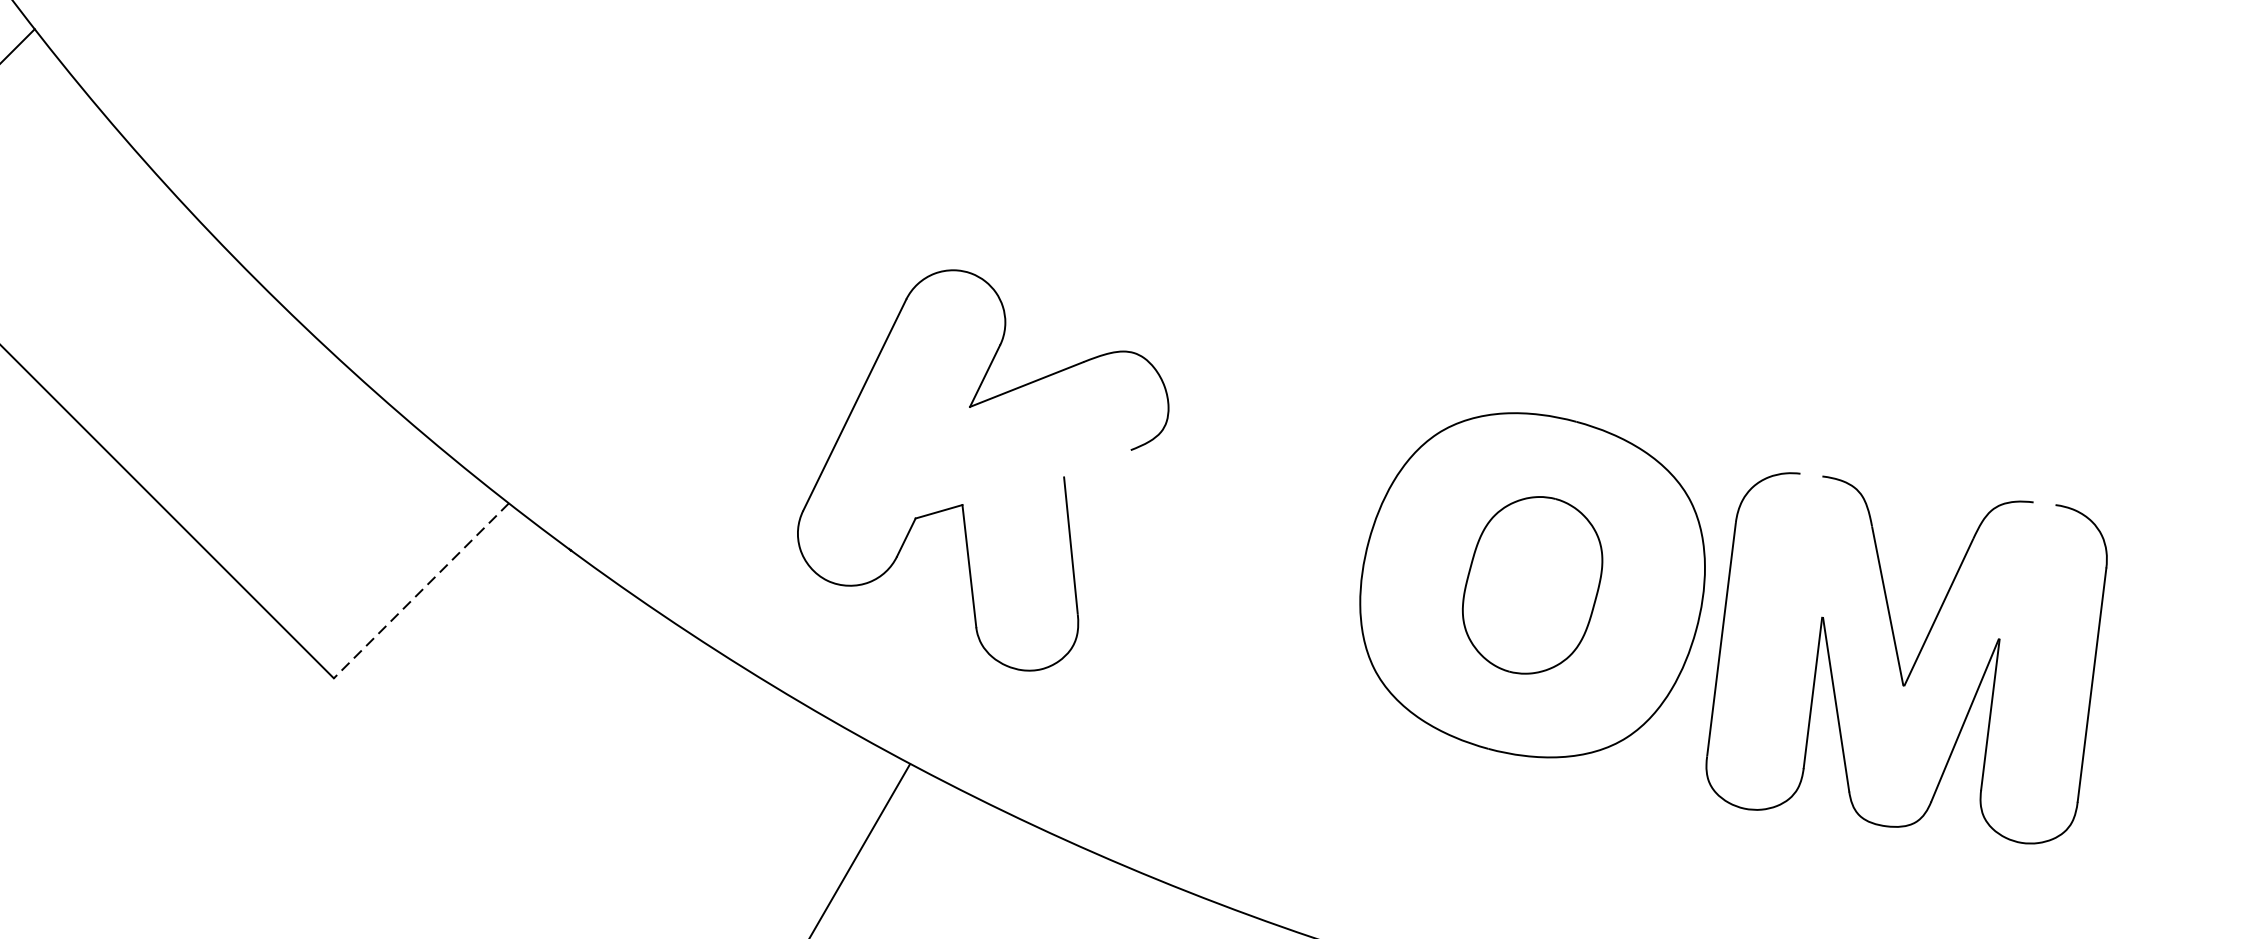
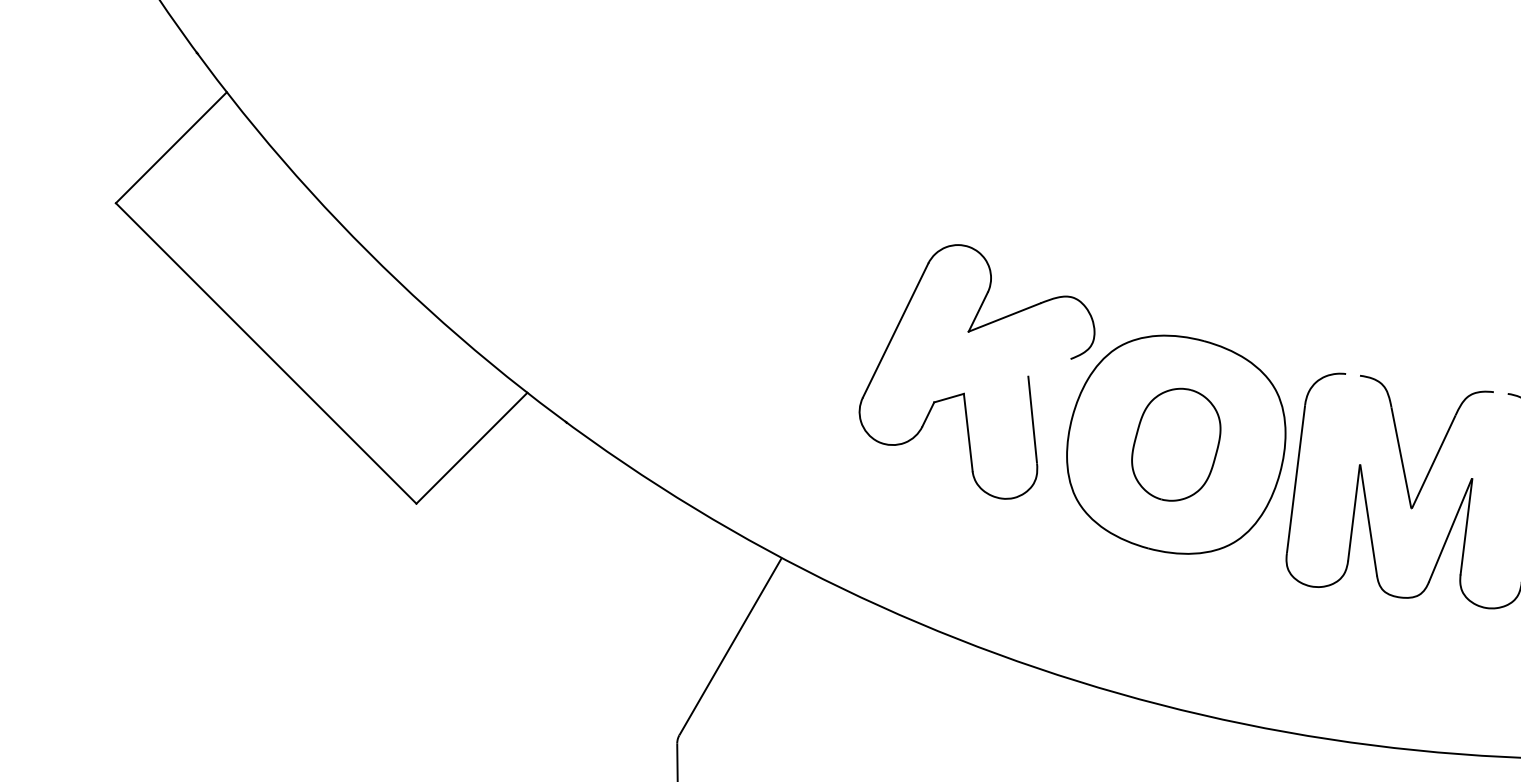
part: (963, 502) -> (964, 392), moved
line: (420, 591) -> (471, 448), dashed -> solid

